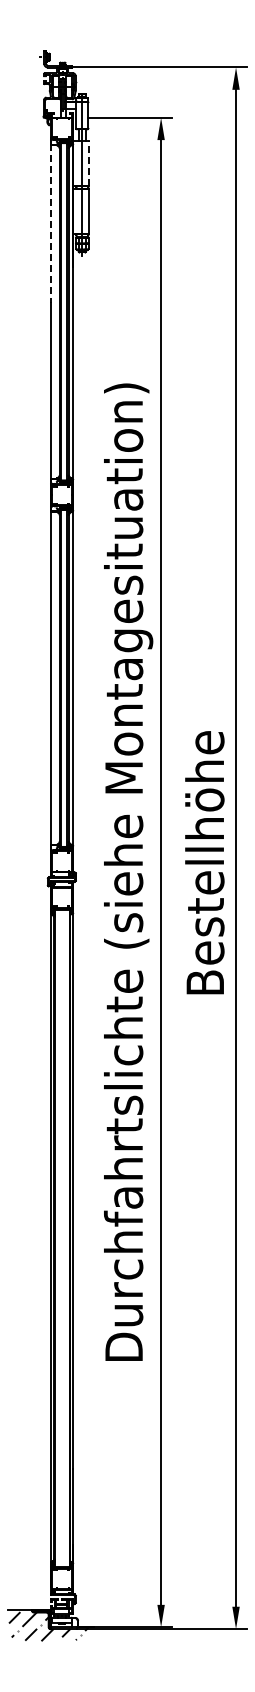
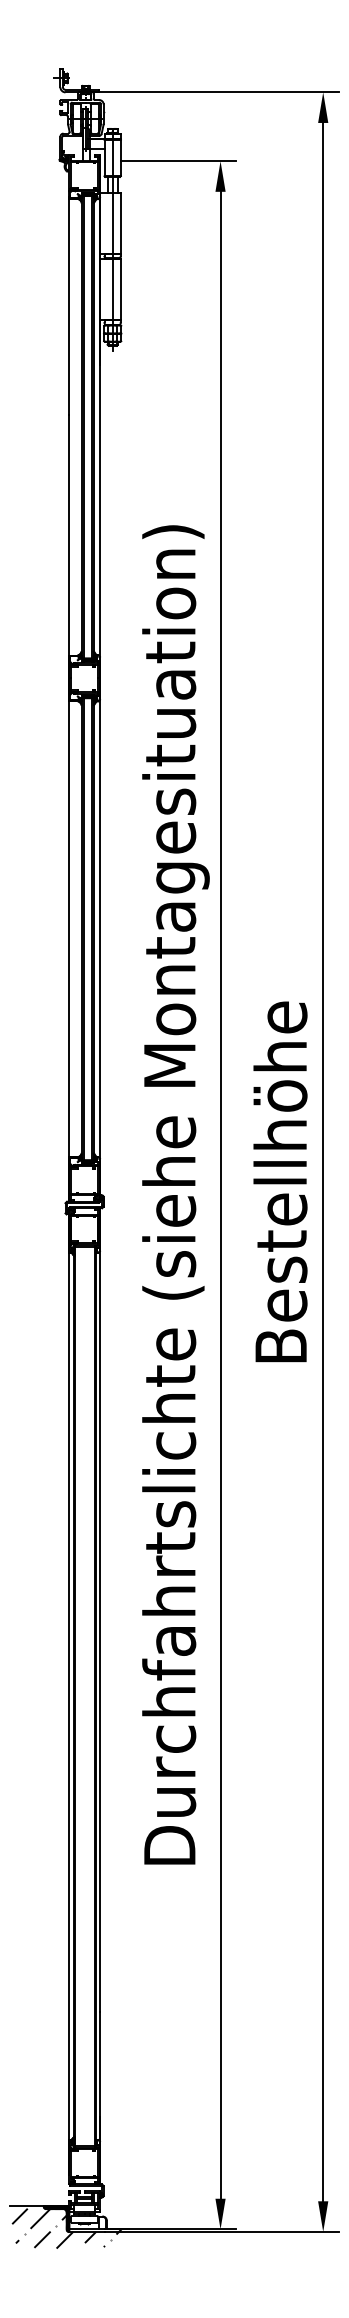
line: (88, 162) -> (121, 222), dashed -> solid
line: (50, 224) -> (69, 307), dashed -> solid

